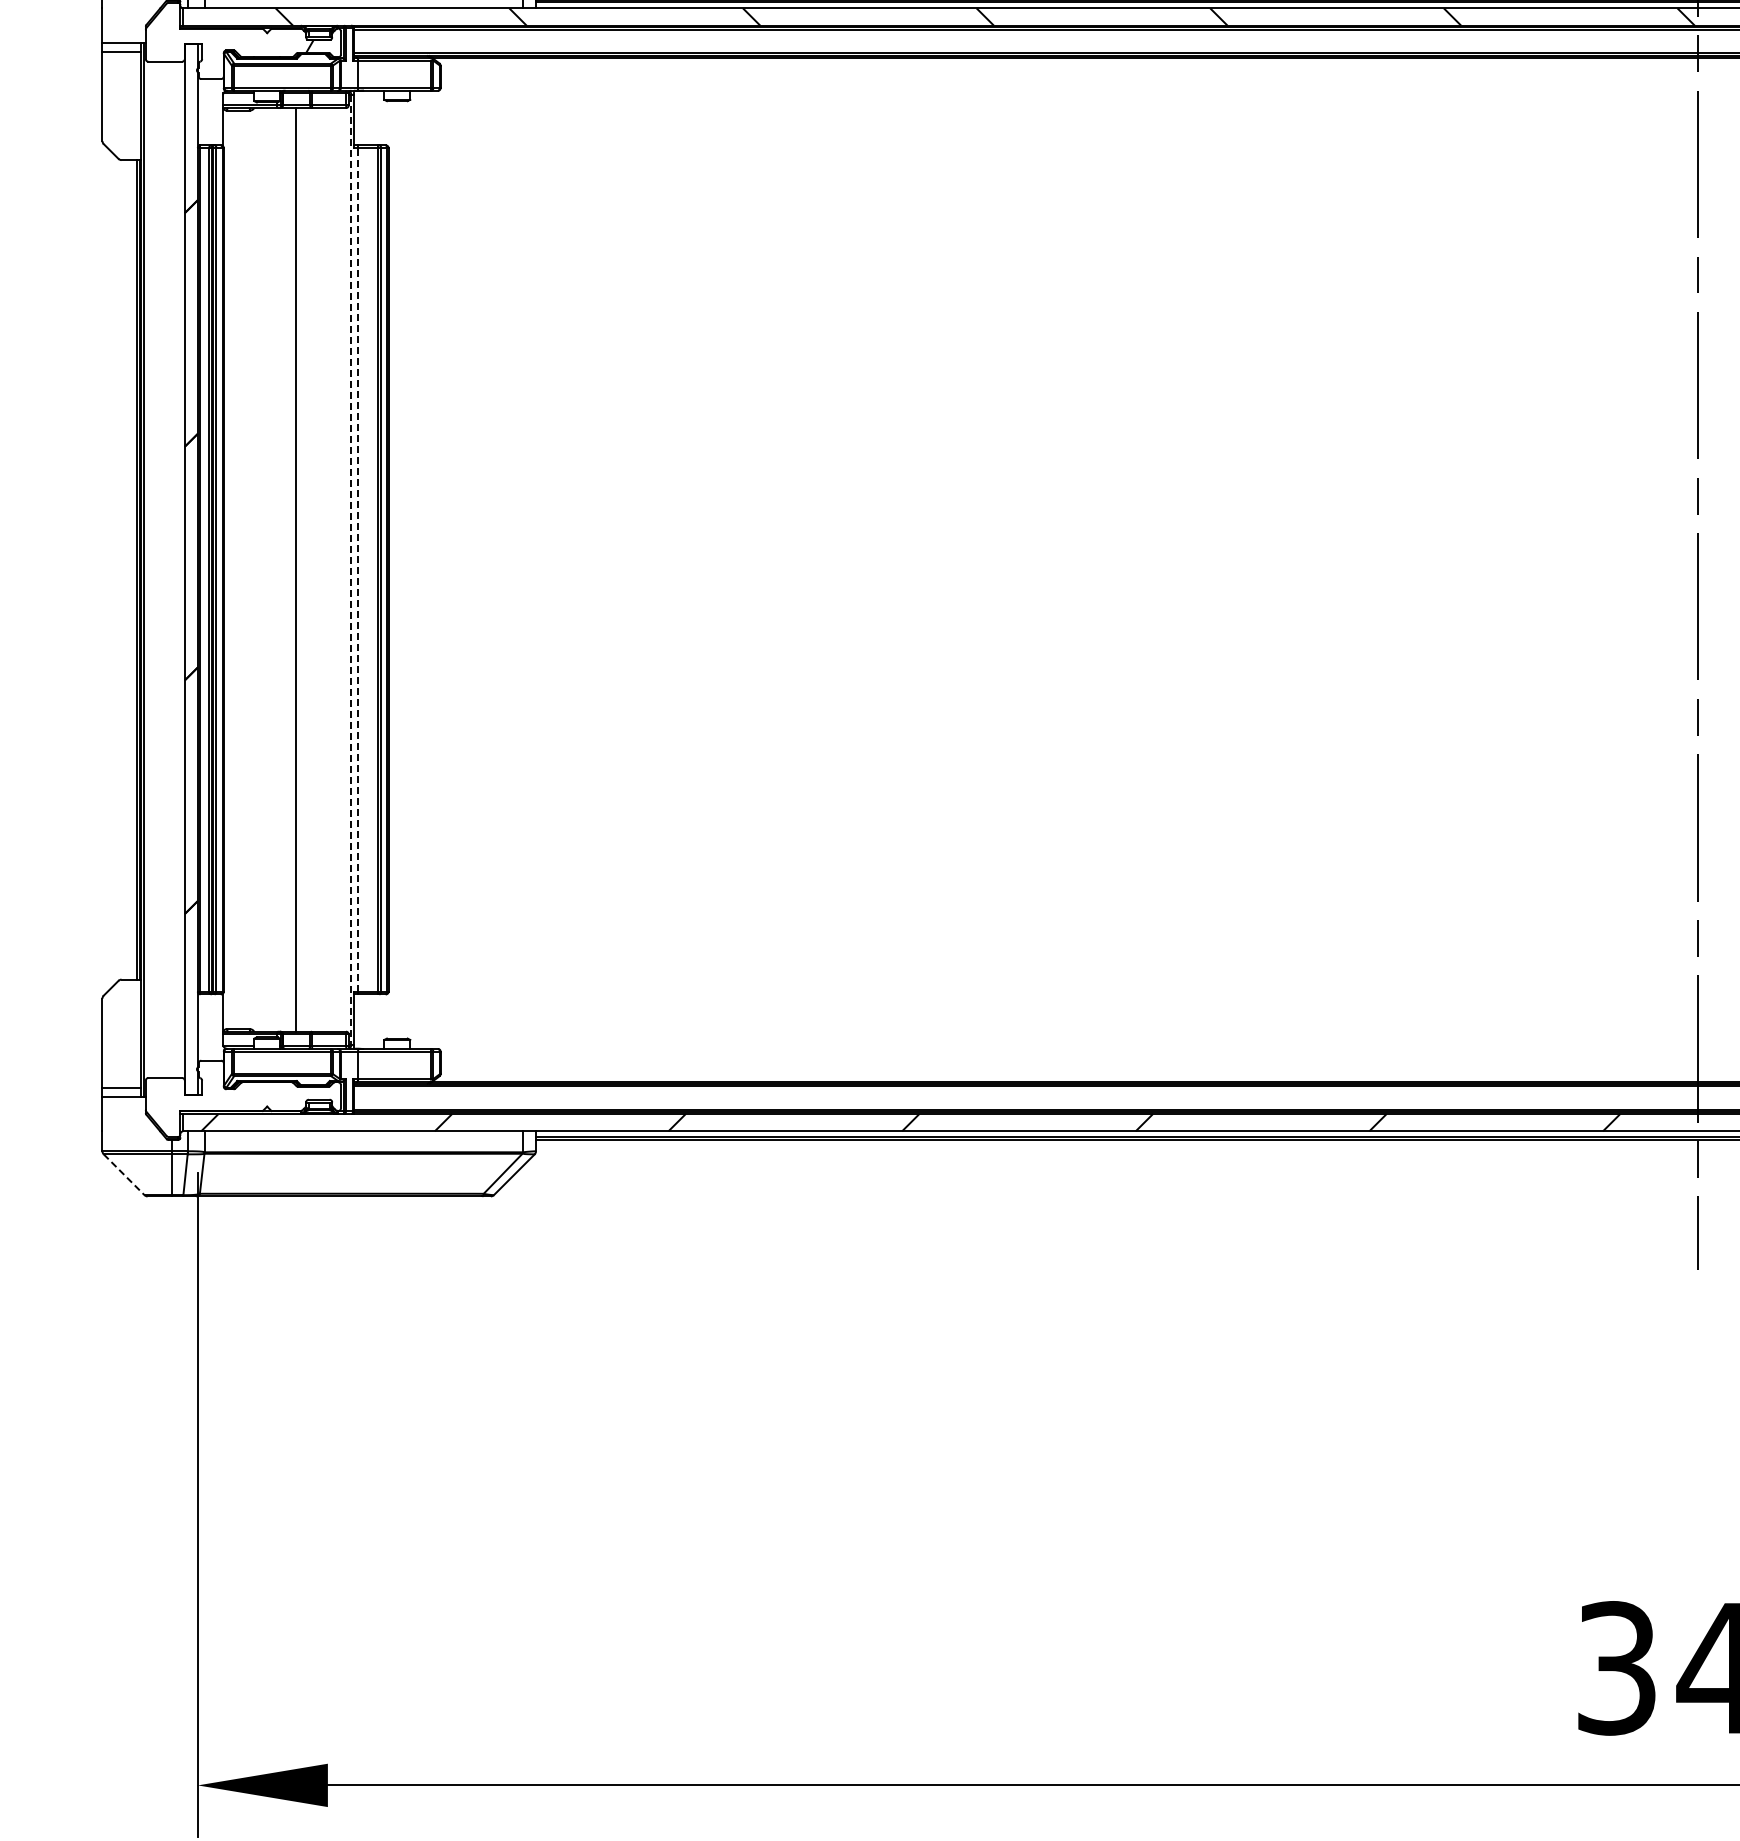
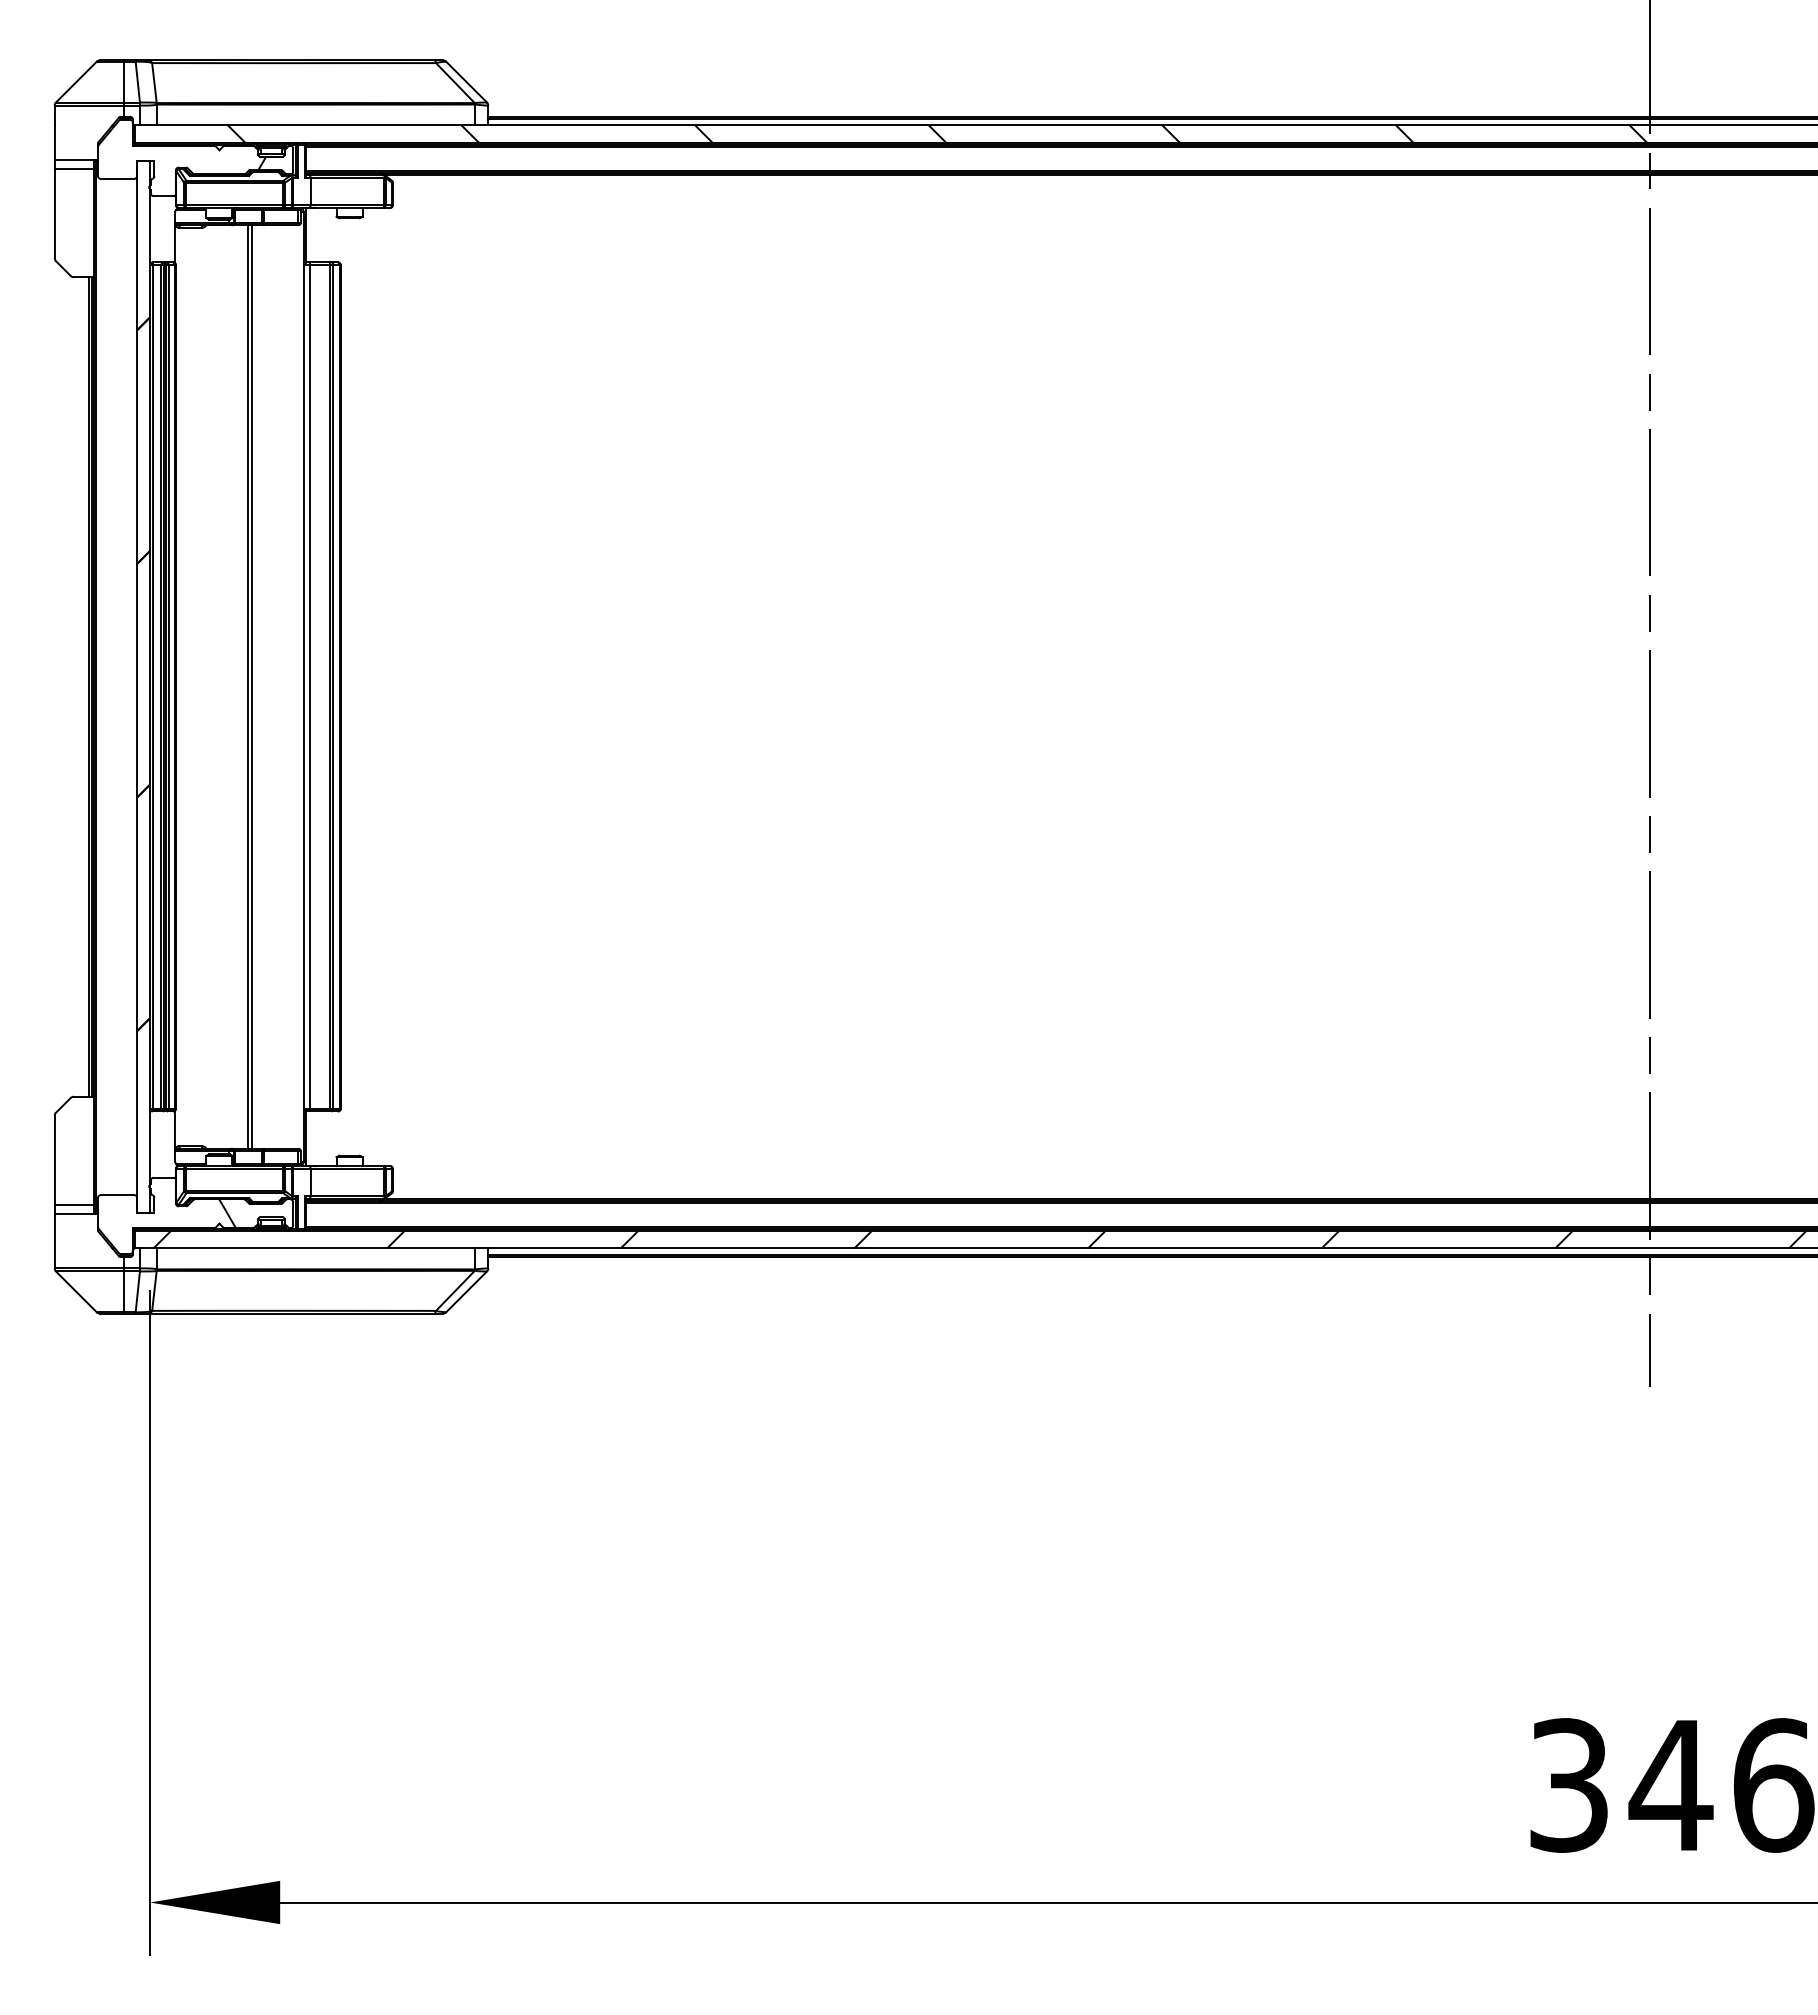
line: (299, 569) -> (251, 686), added
line: (351, 569) -> (303, 686), dashed -> solid
line: (357, 569) -> (309, 686), dashed -> solid
hatch: (275, 1096) -> (227, 1213), added
line: (124, 1174) -> (76, 1291), dashed -> solid

